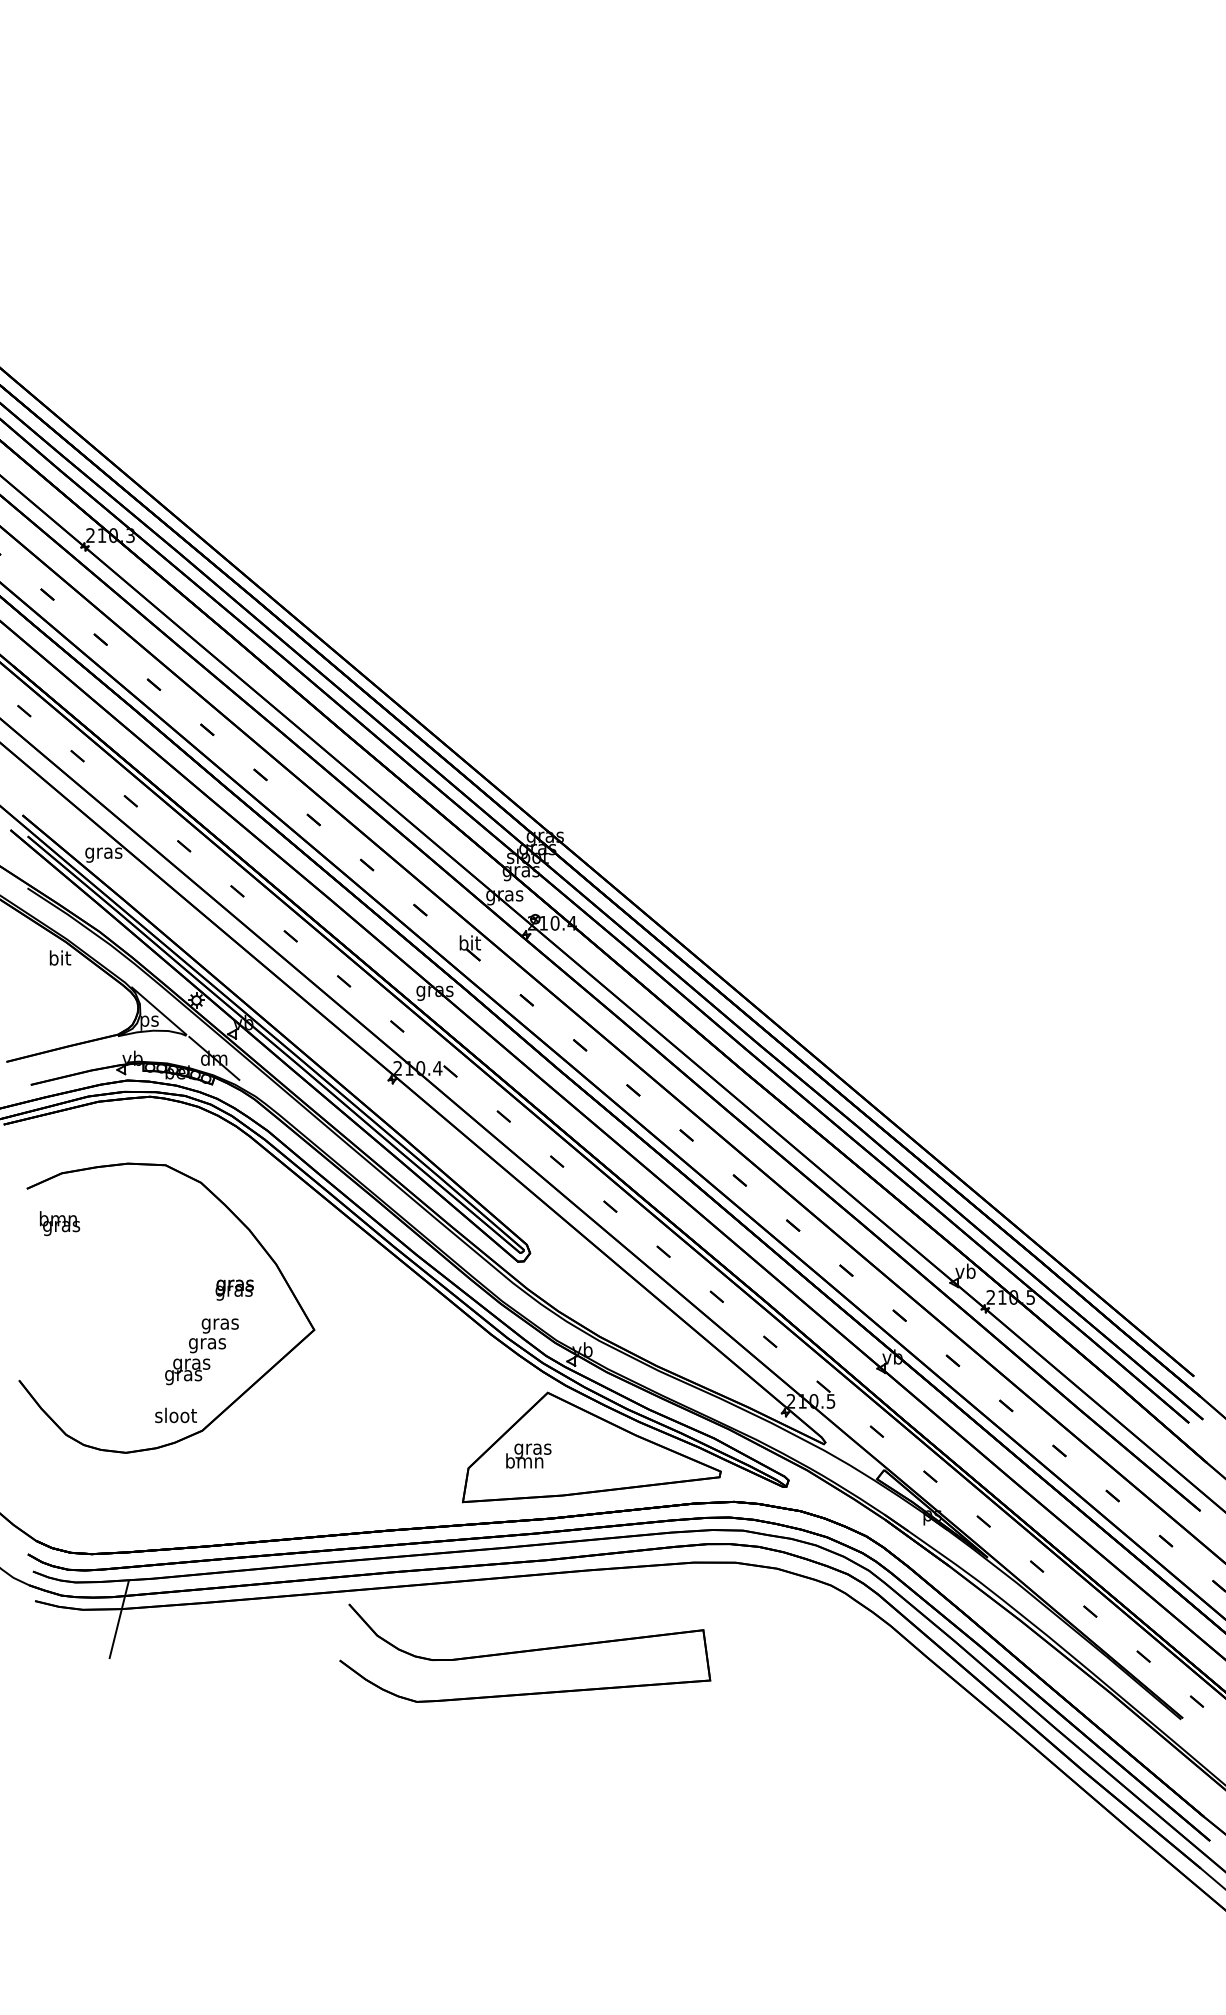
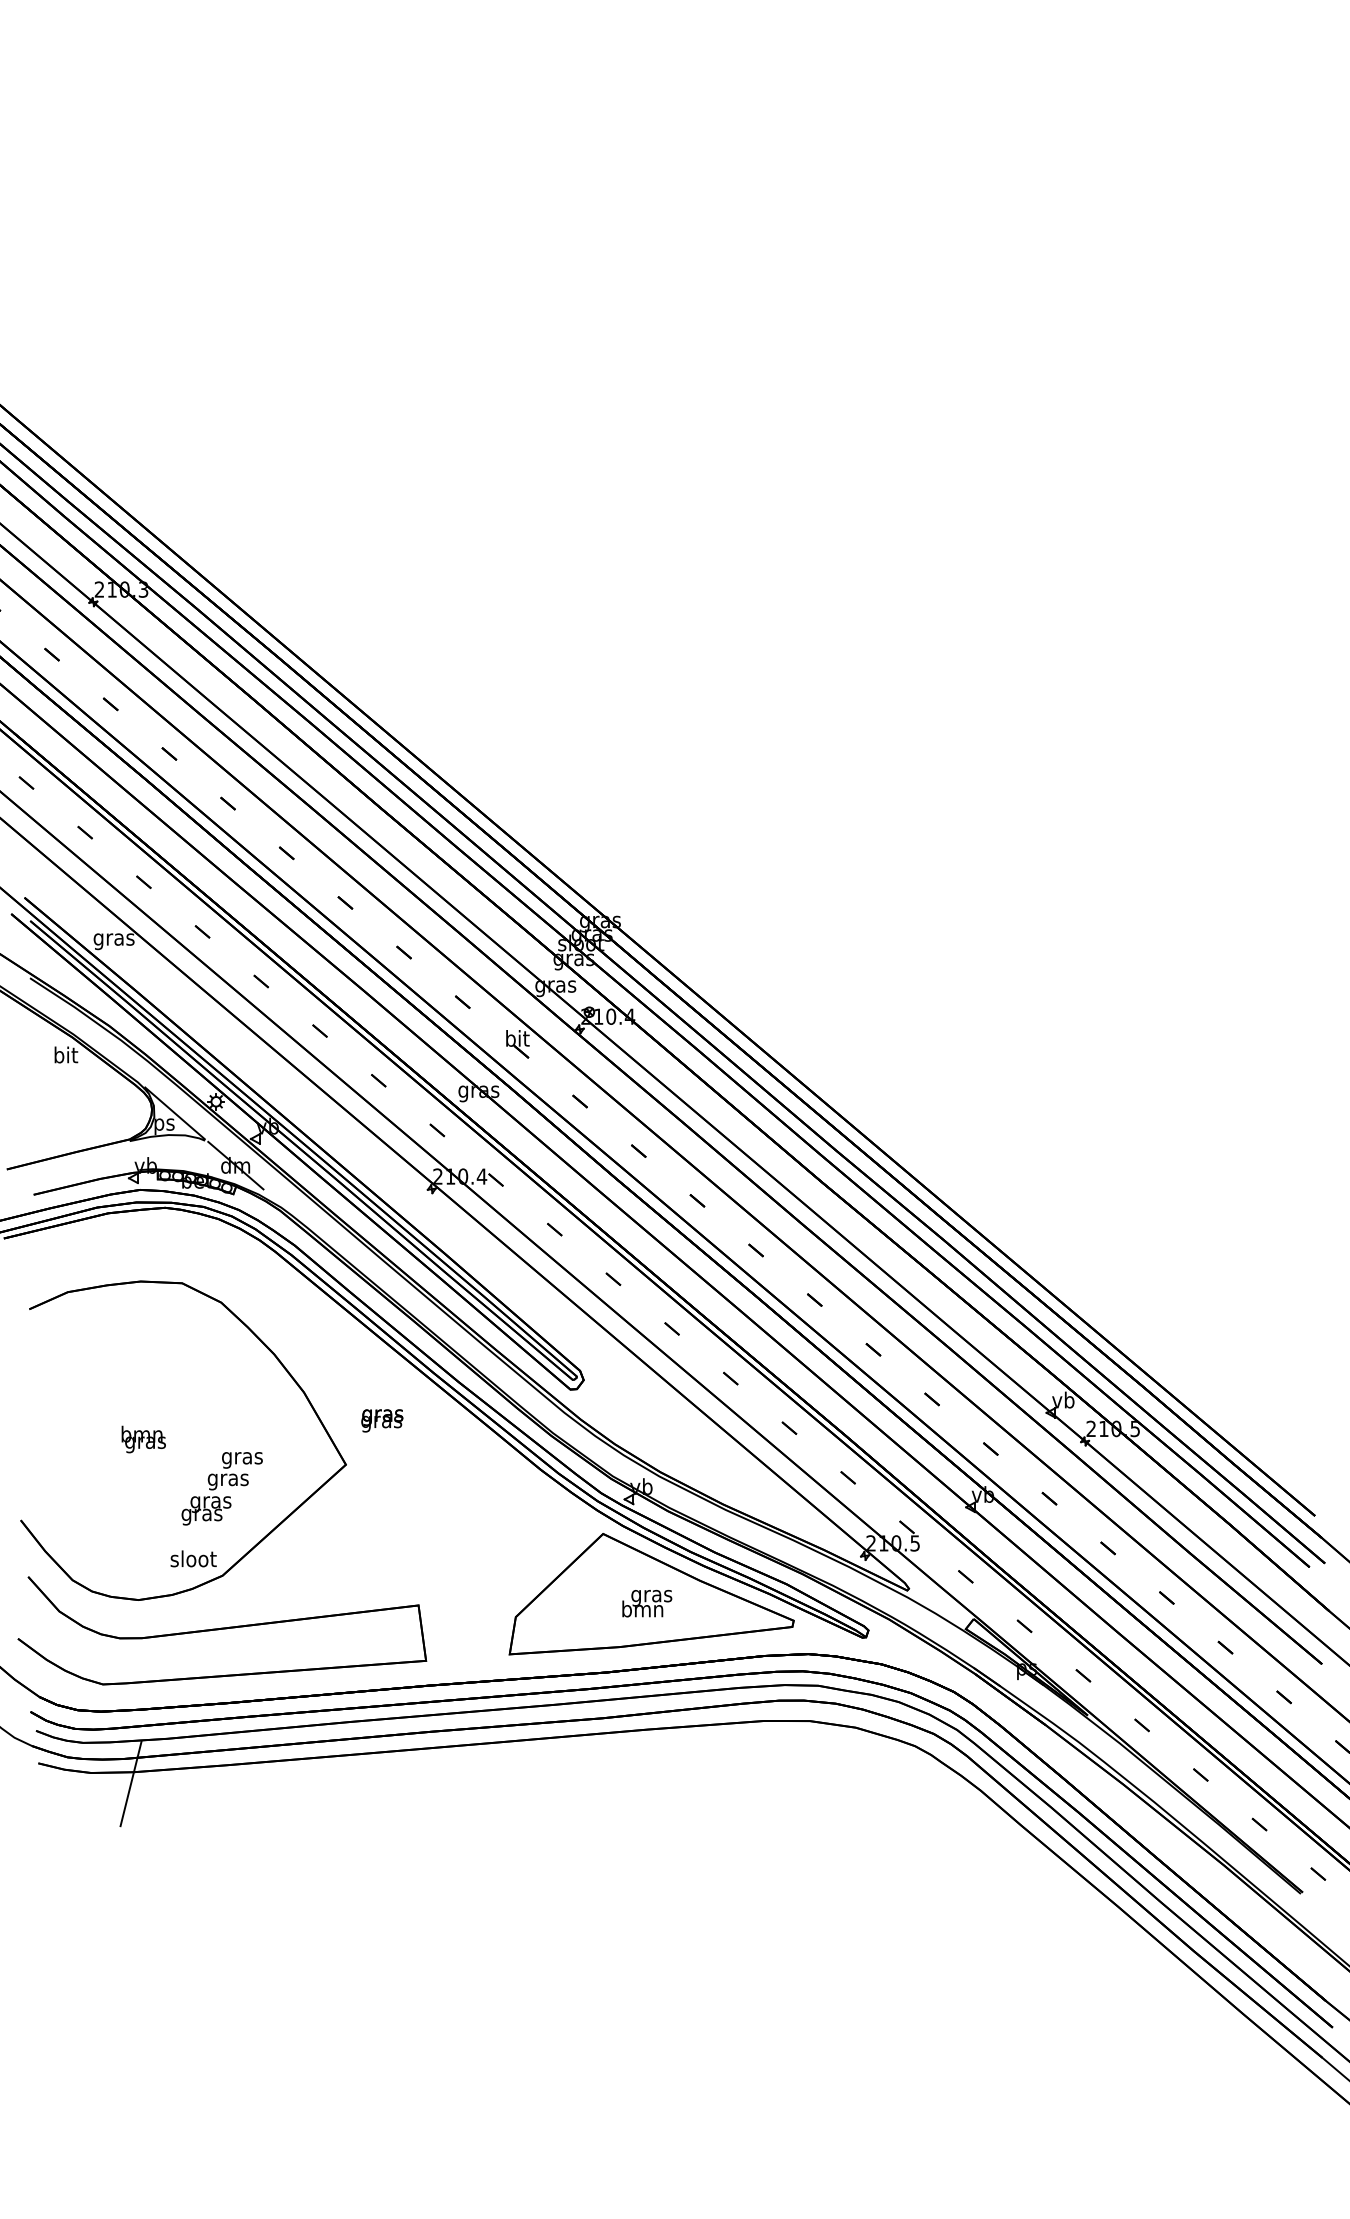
text: (59, 1223) -> (143, 1439), moved
text: (234, 1289) -> (382, 1420), moved
text: (529, 1455) -> (647, 1603), moved
part: (525, 1652) -> (222, 1630), moved

